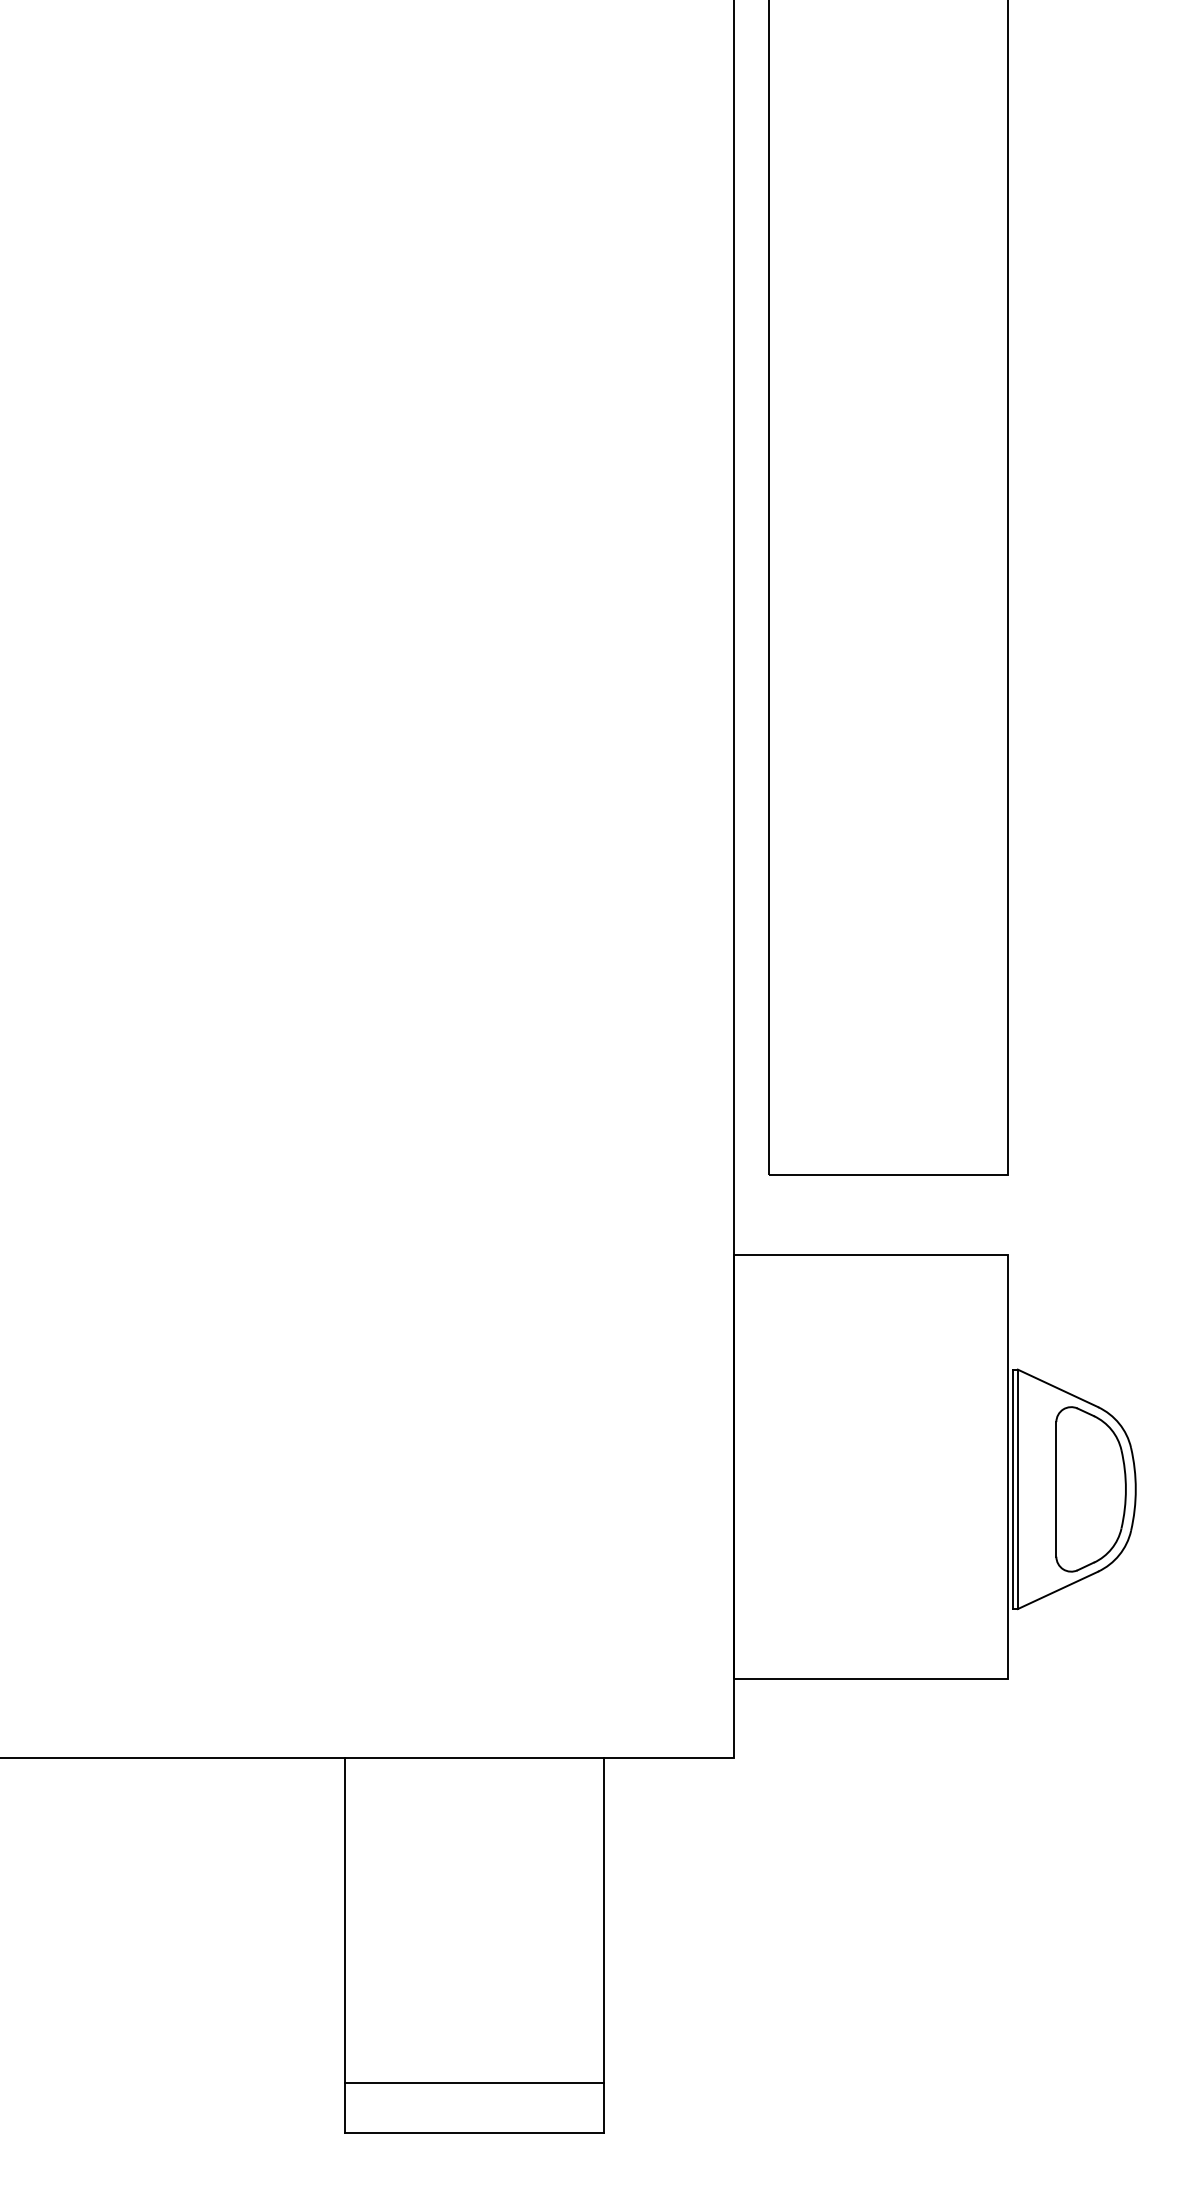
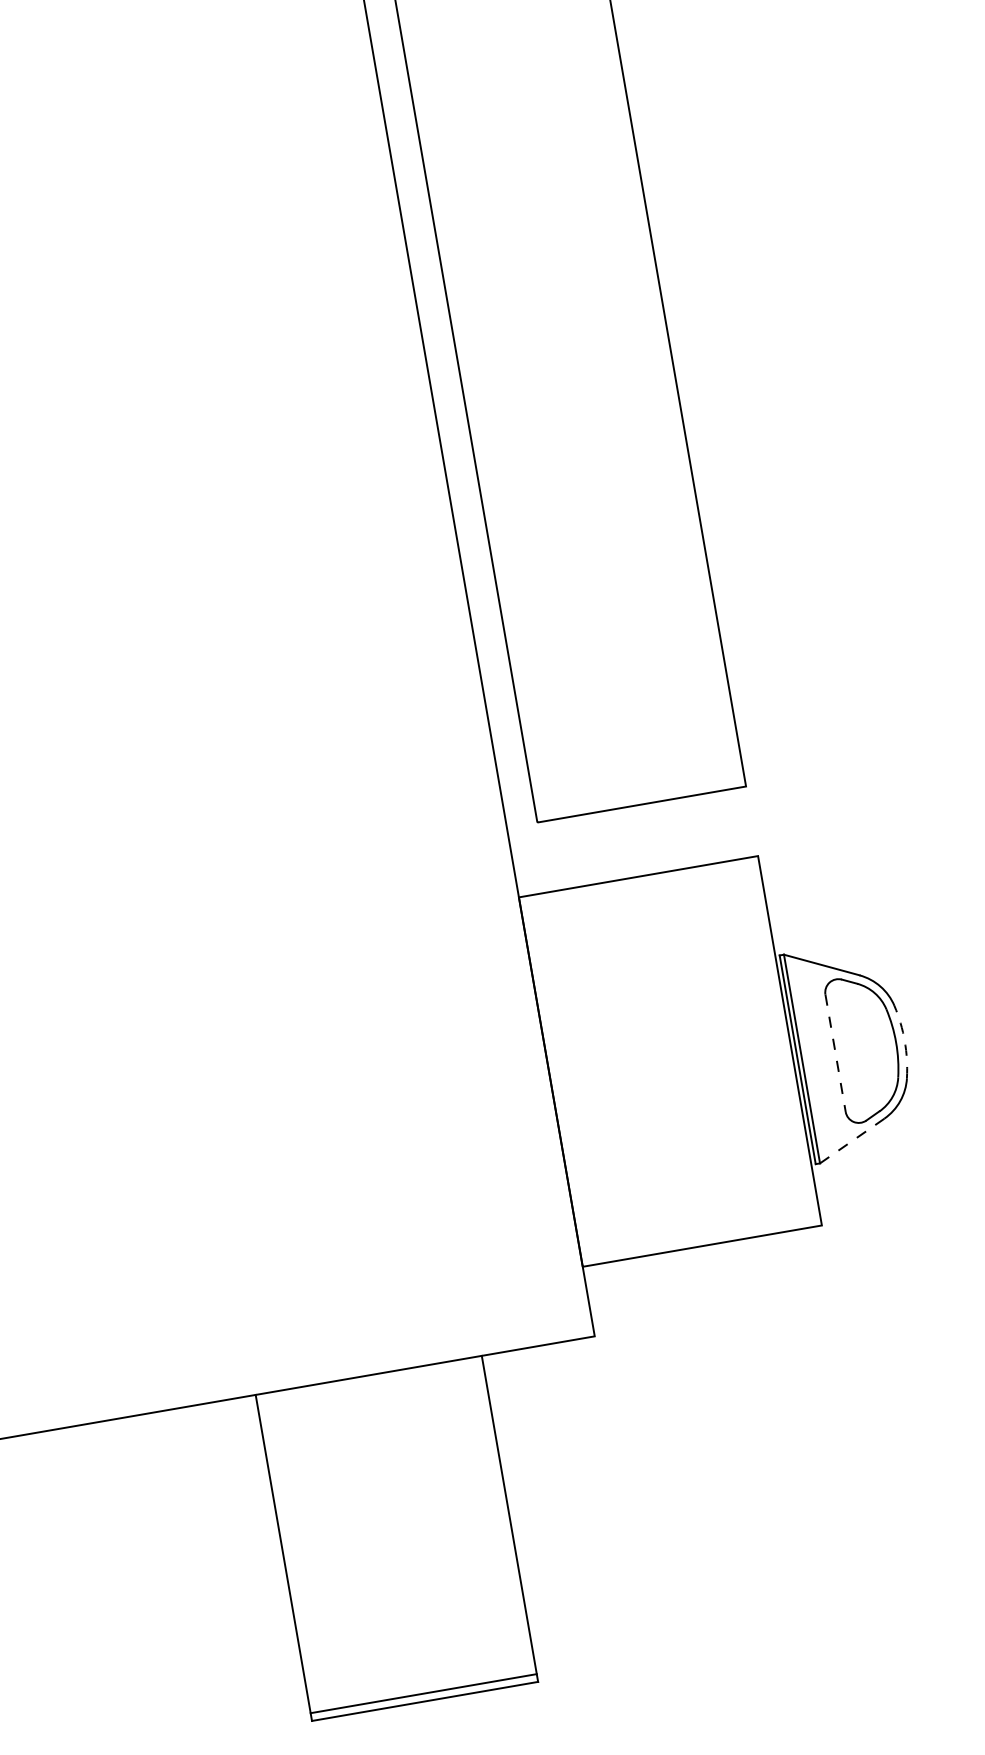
line: (1056, 1489) -> (835, 1053), solid -> dashed
arc: (1135, 1489) -> (904, 1041), solid -> dashed
line: (1058, 1590) -> (852, 1141), solid -> dashed
line: (473, 2082) -> (423, 1693), moved

